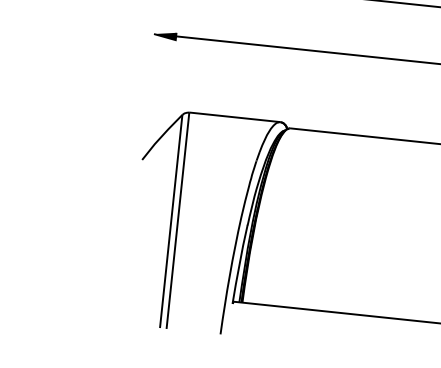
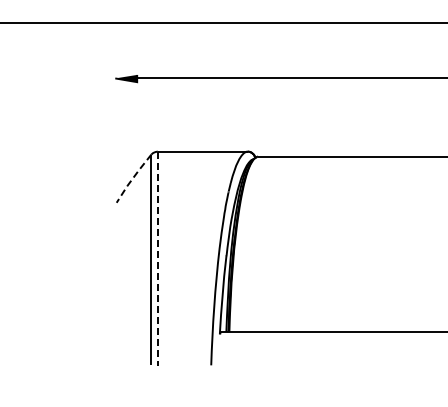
line: (161, 137) -> (133, 178), solid -> dashed
line: (177, 221) -> (157, 259), solid -> dashed

